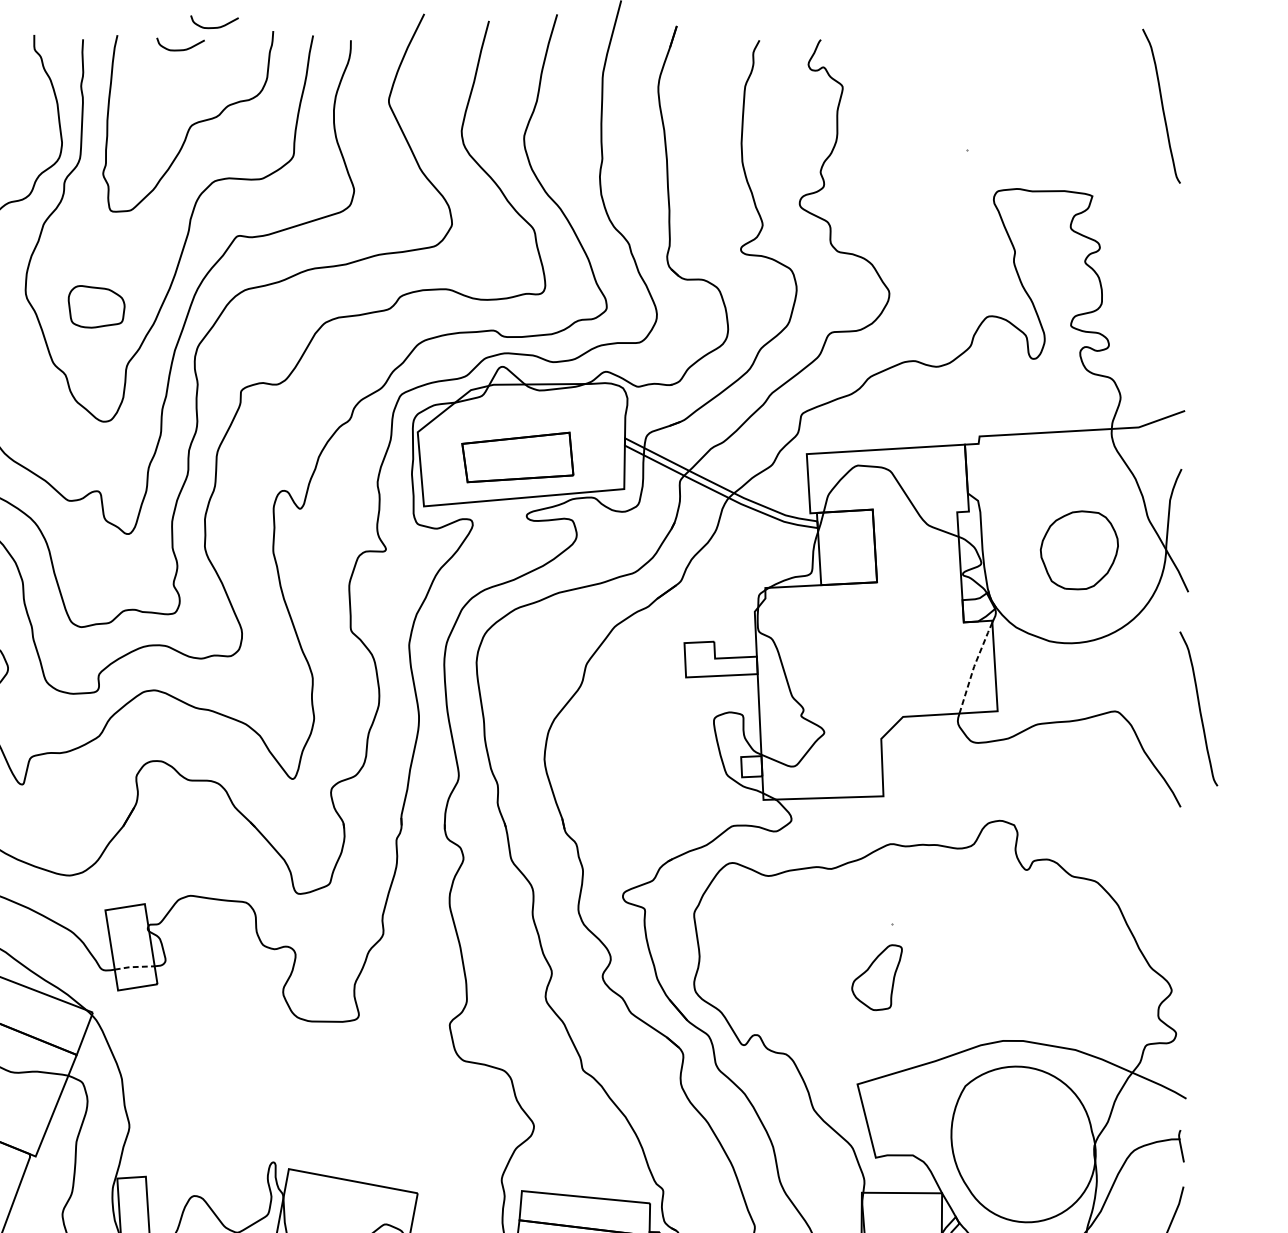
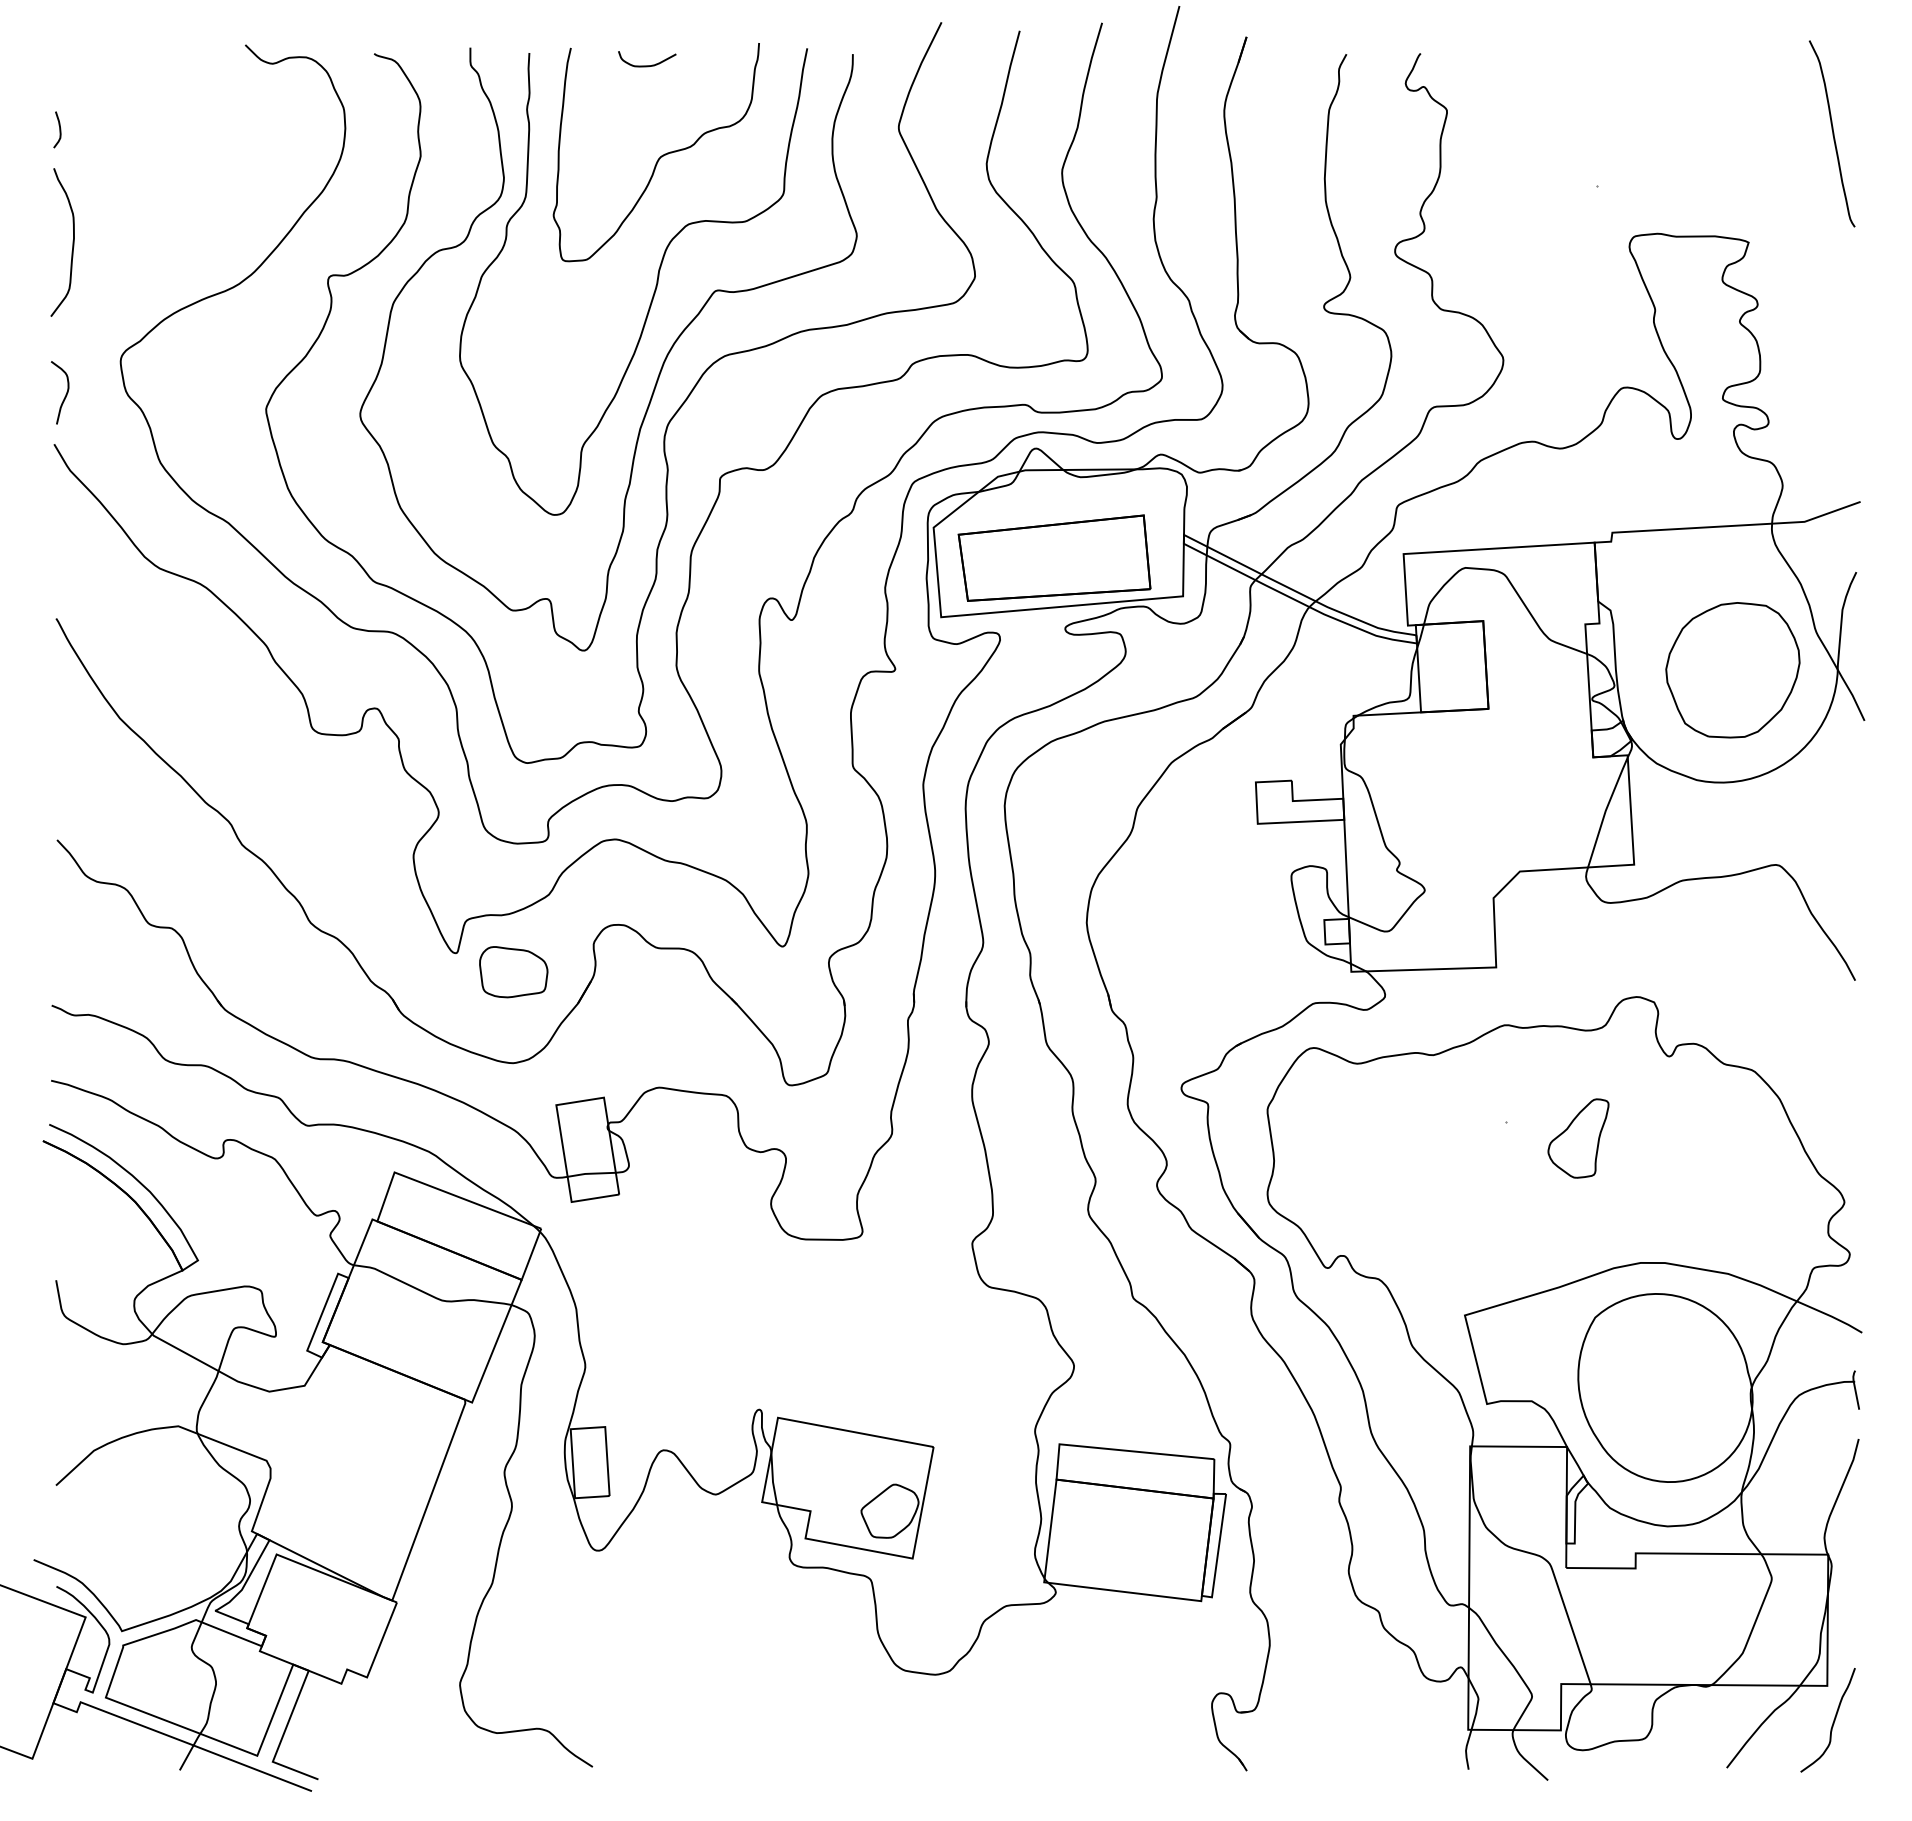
curve: (214, 27) -> (688, 38), removed
part: (96, 307) -> (513, 972), moved
part: (517, 456) -> (1054, 557), size x1.43
part: (1079, 550) -> (1732, 670), size x1.43
line: (973, 666) -> (1605, 810), dashed -> solid
curve: (1199, 708) -> (1877, 861), removed
line: (134, 966) -> (591, 1173), dashed -> solid
part: (877, 977) -> (1578, 1138), moved

